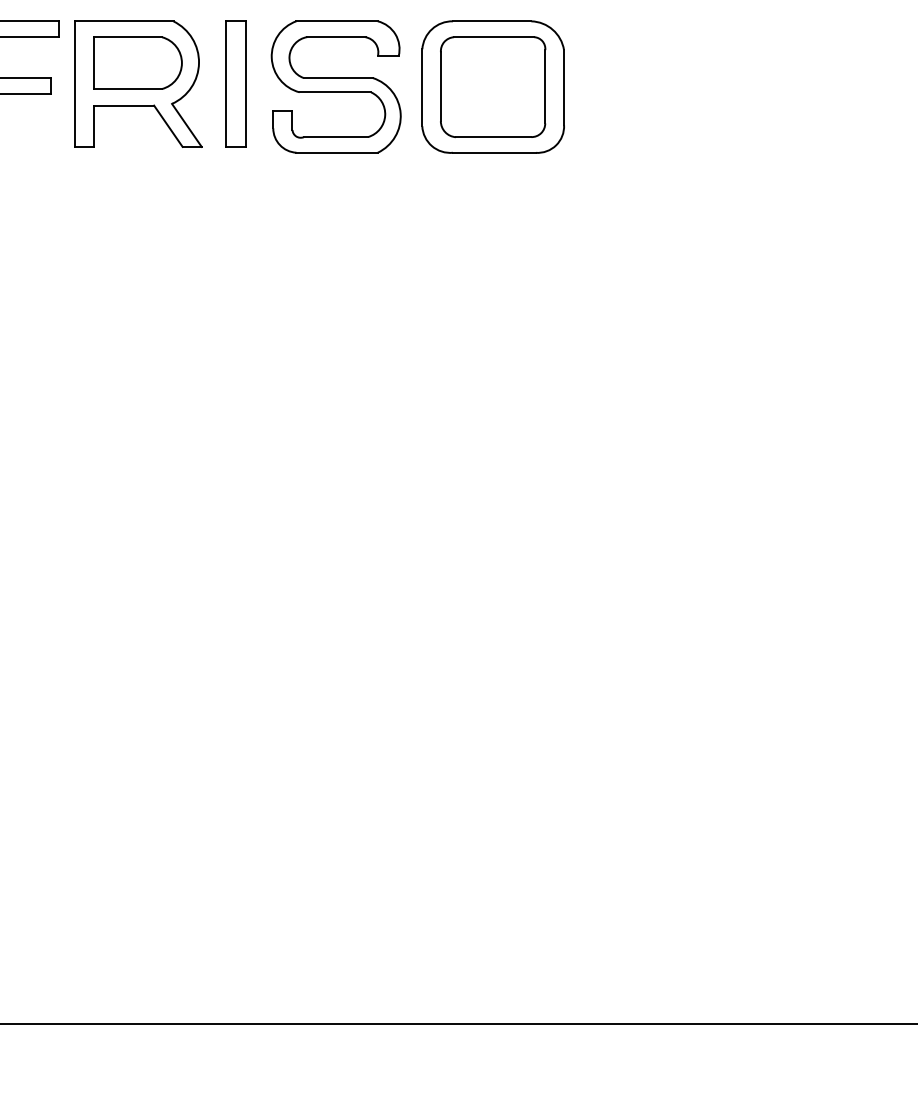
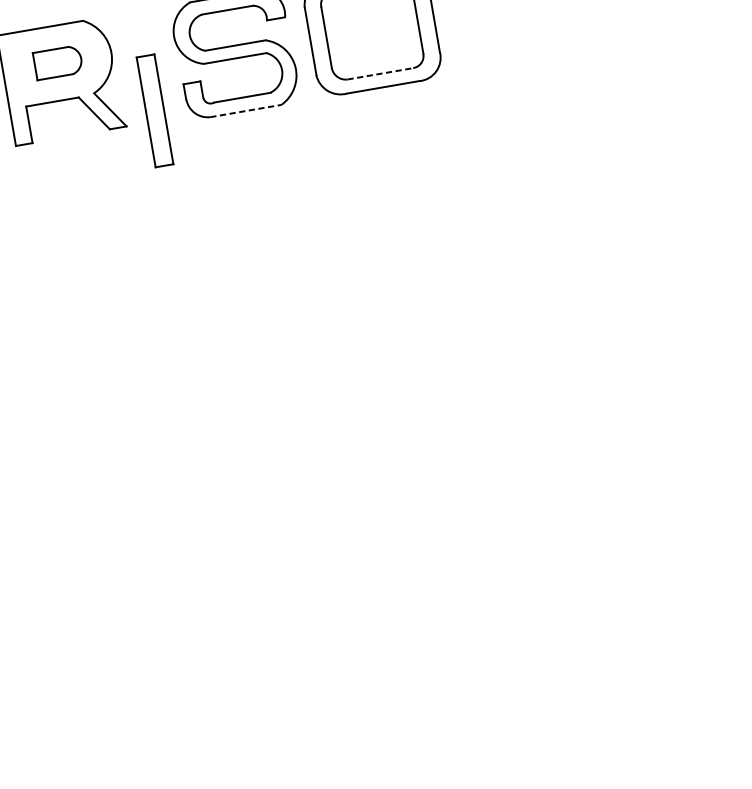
part: (137, 62) -> (57, 62), size x0.6
part: (235, 83) -> (154, 110), moved
line: (493, 137) -> (380, 74), solid -> dashed
line: (337, 152) -> (246, 110), solid -> dashed

